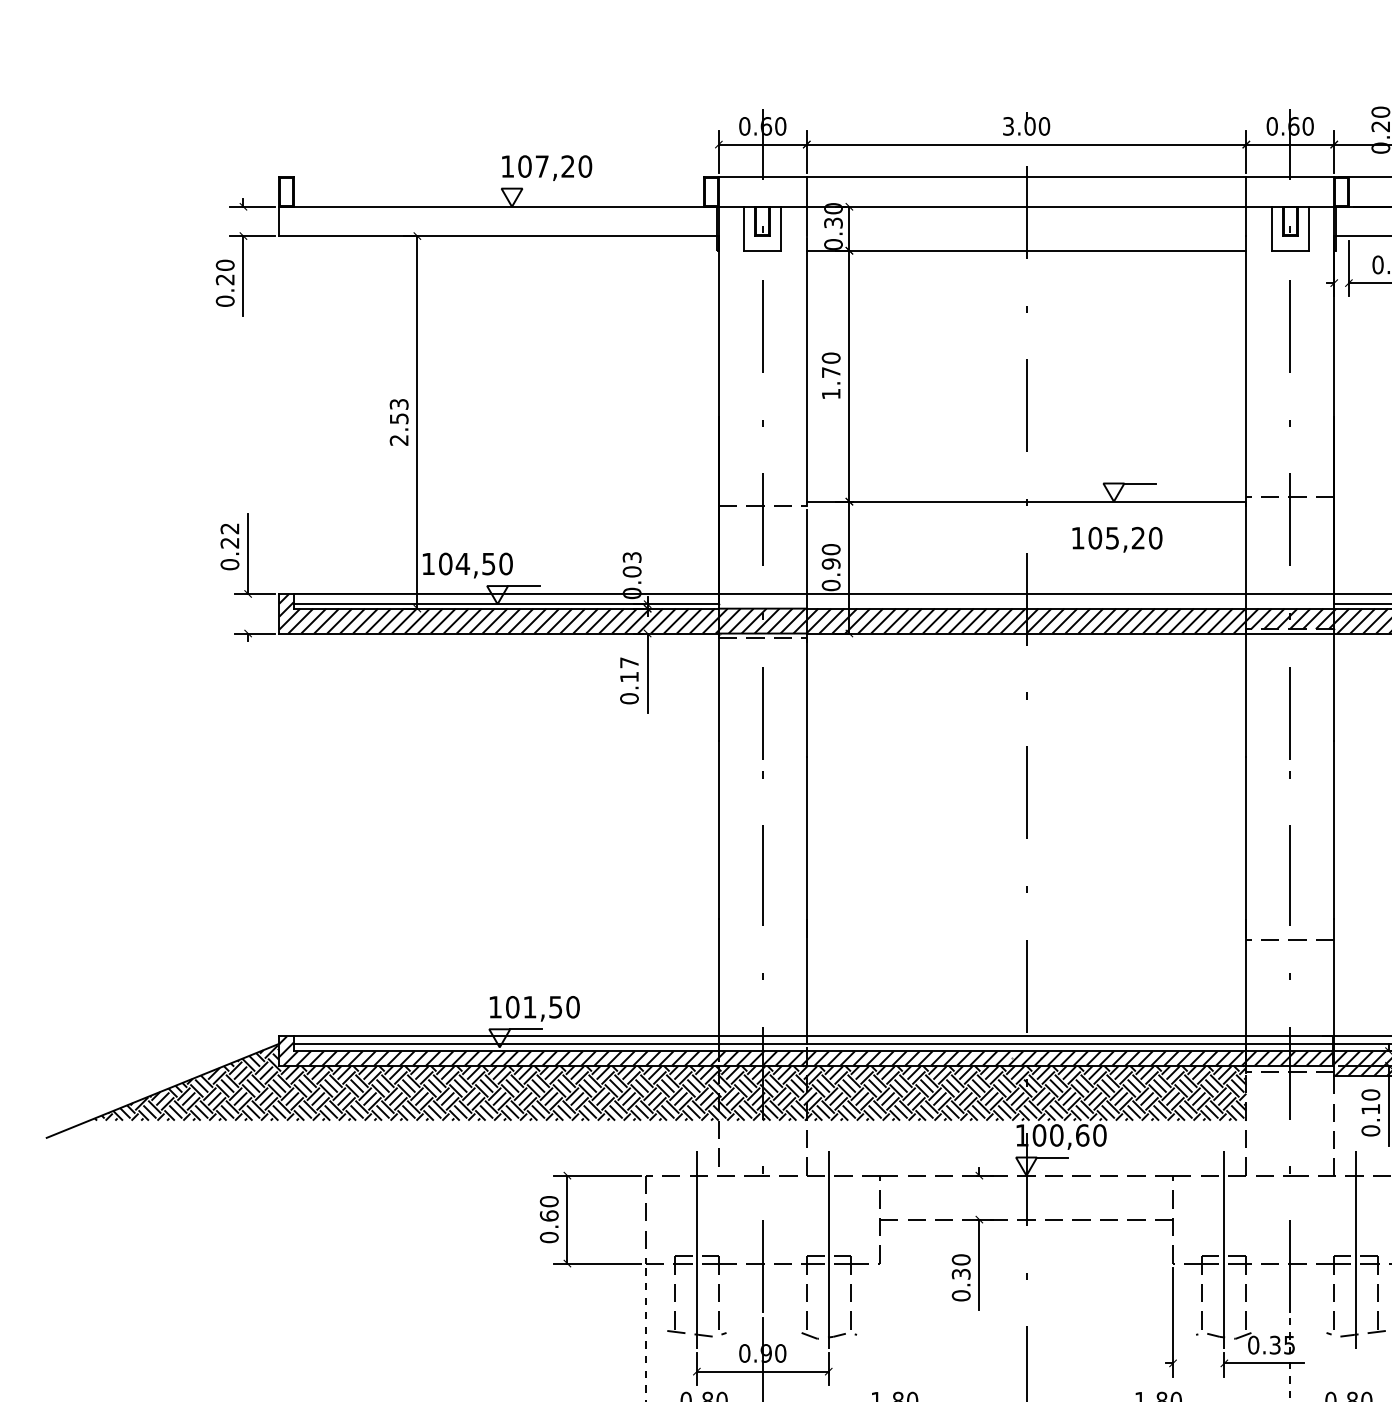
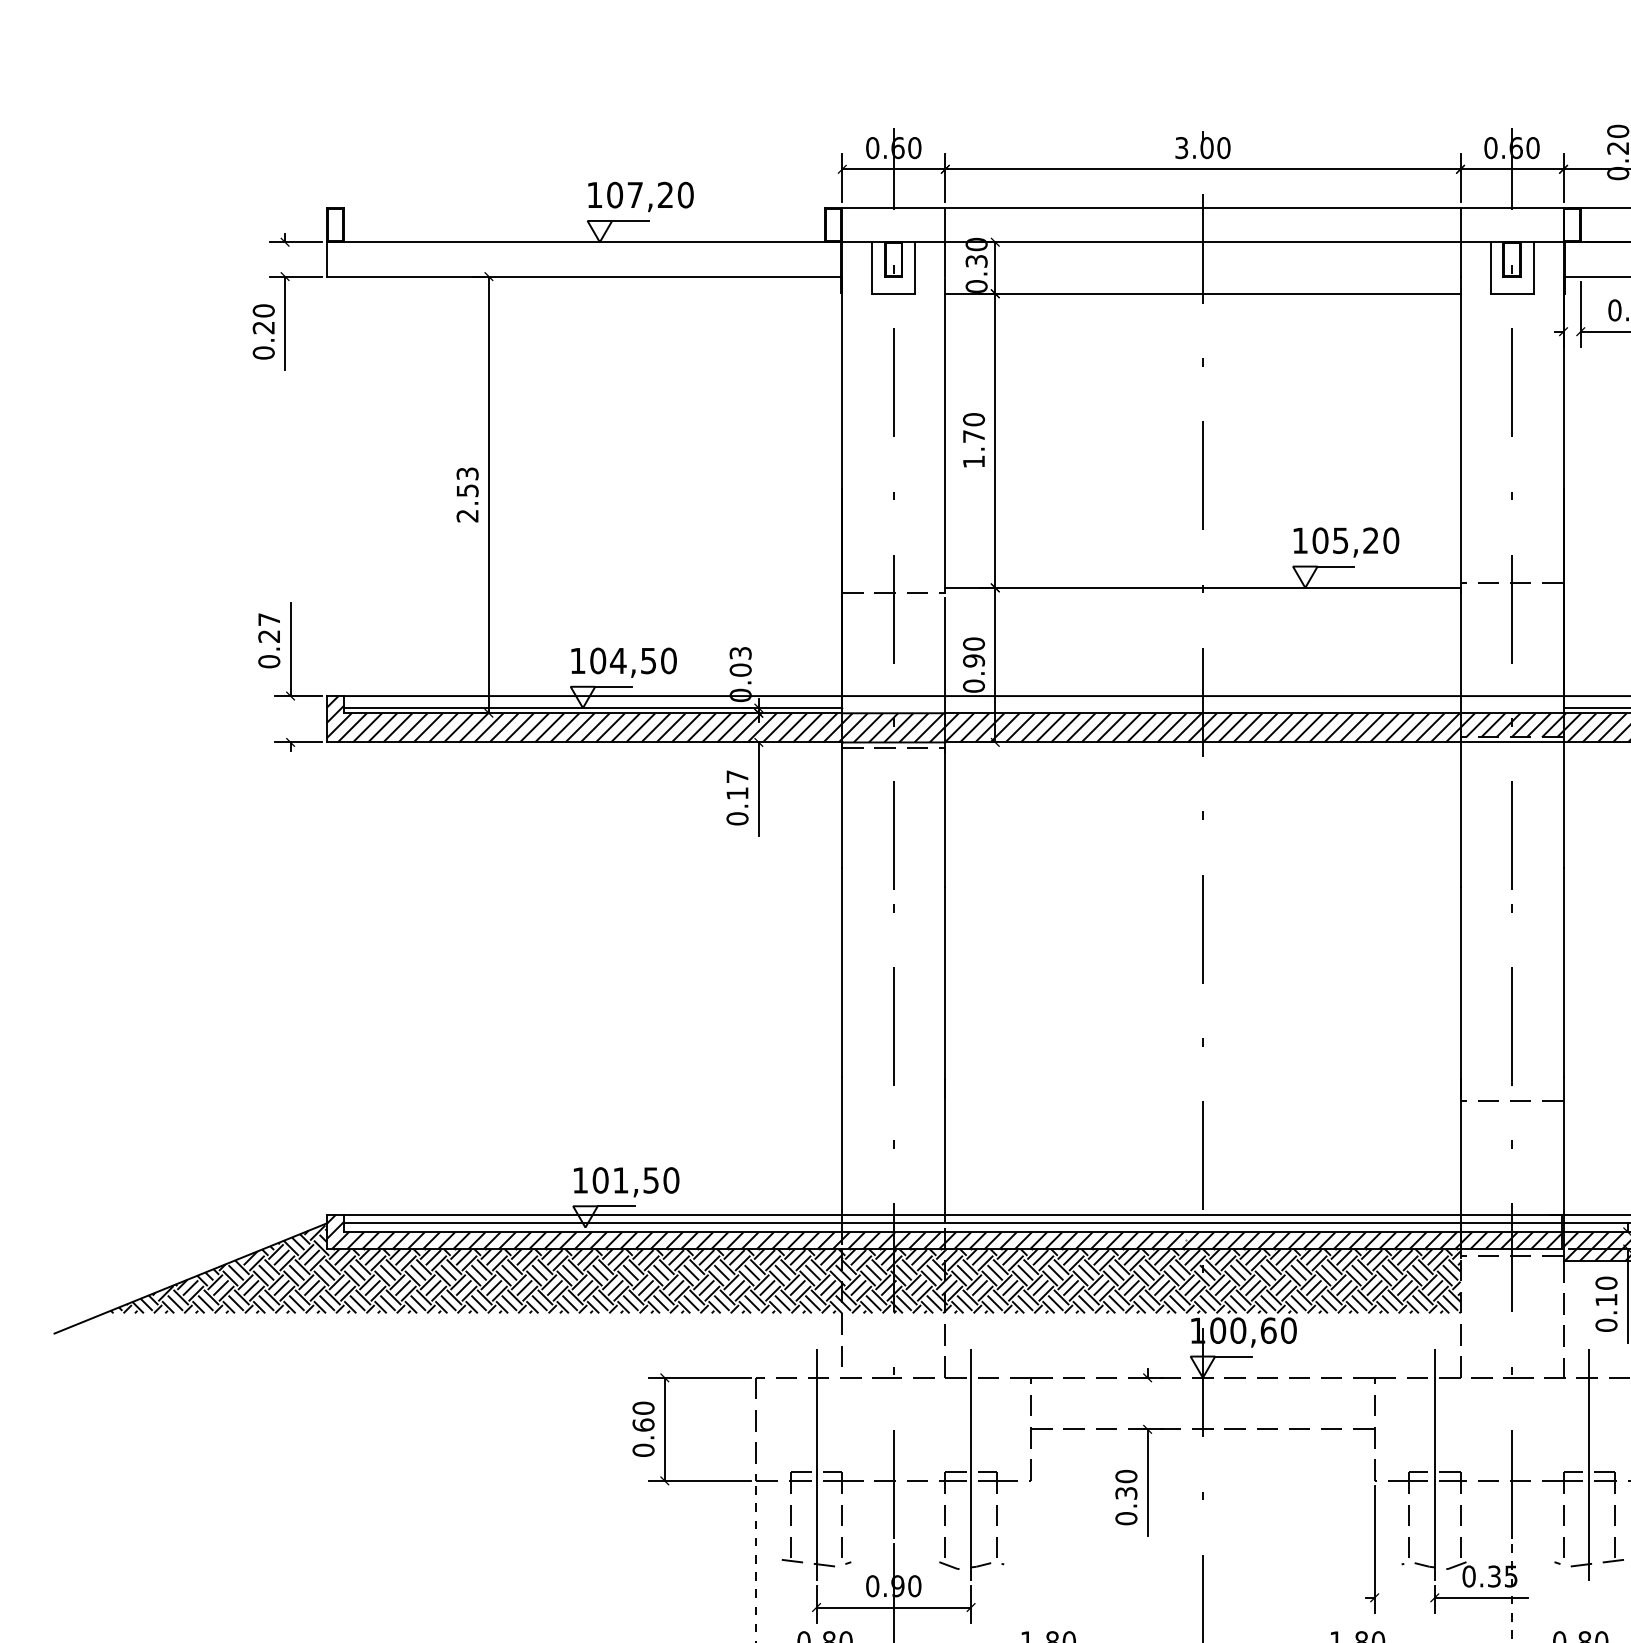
line: (538, 188) -> (630, 220), added
text: (229, 528) -> (268, 619), 0.22 -> 0.27
text: (1117, 539) -> (1346, 542), moved
text: (467, 565) -> (623, 662), moved

